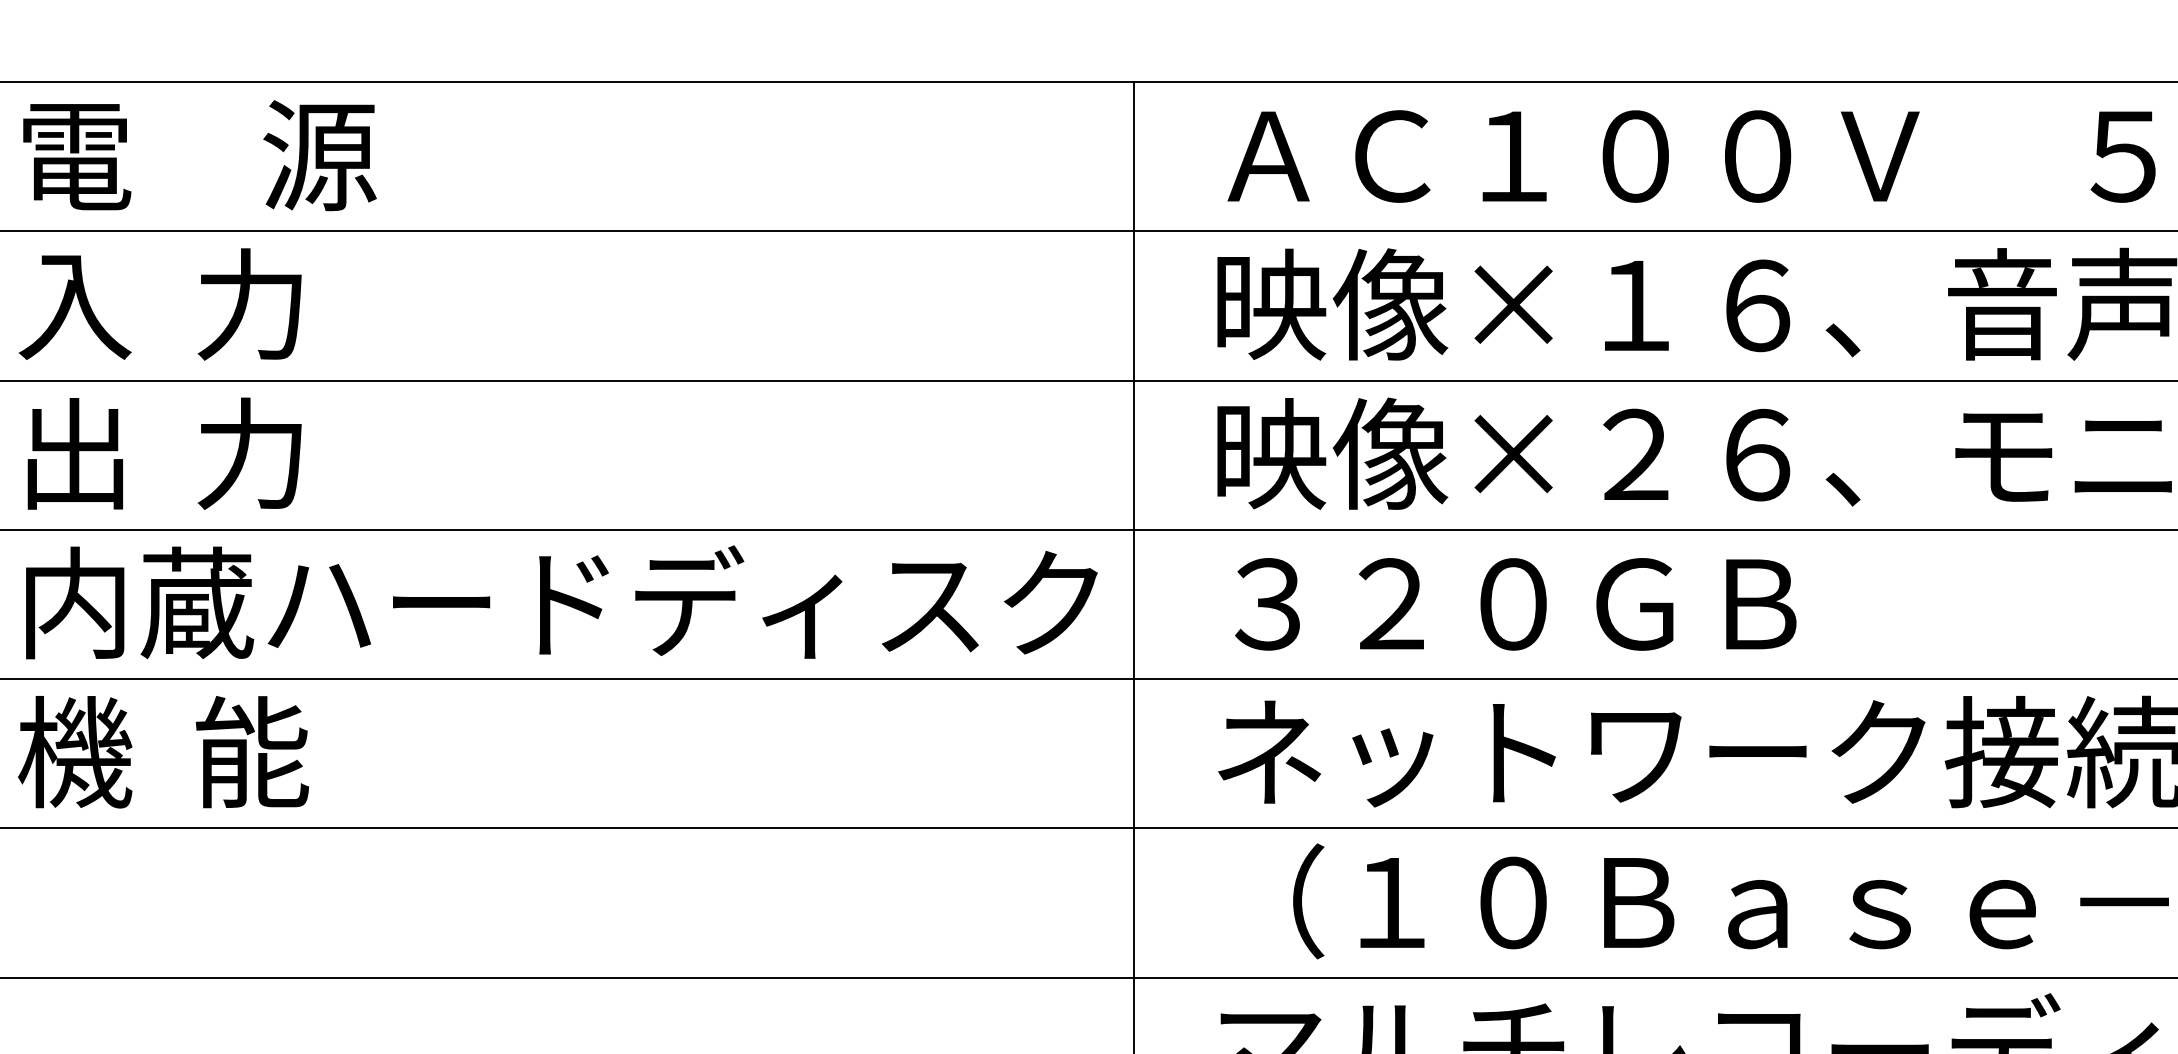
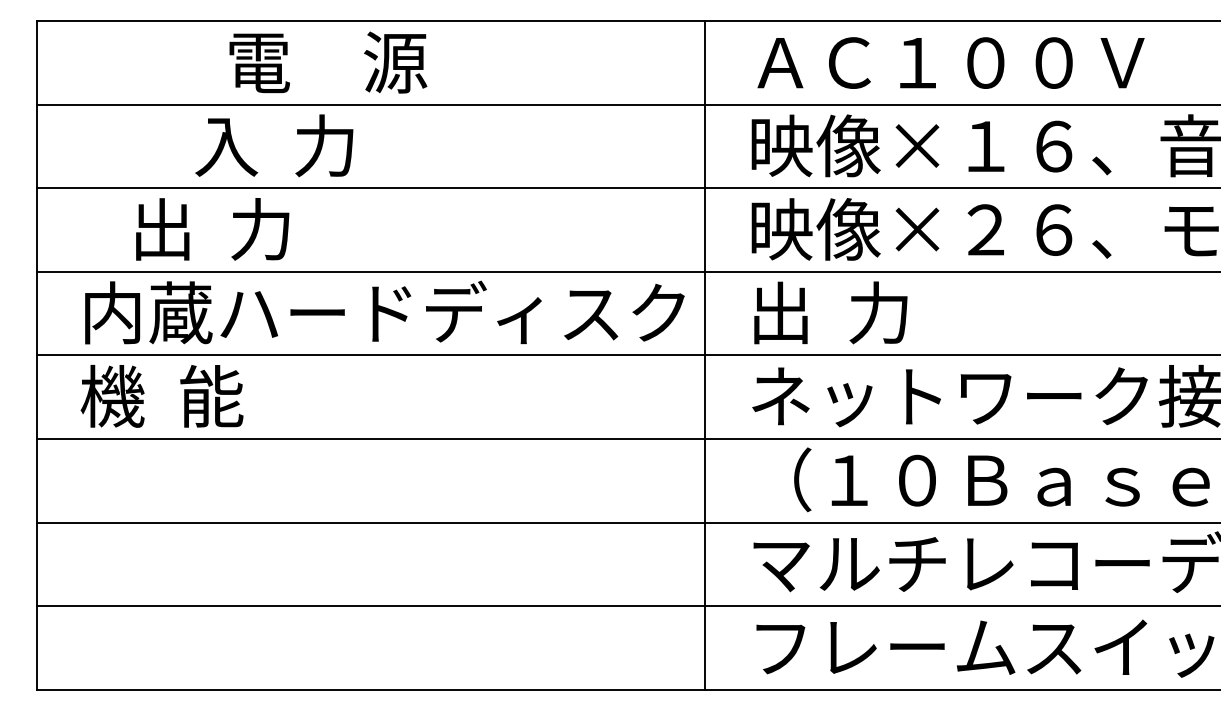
text: (200, 155) -> (328, 62), moved
text: (160, 303) -> (274, 145), moved
text: (164, 453) -> (212, 229), moved
text: (1508, 602) -> (914, 312), ３２０ＧＢ -> 出  力

